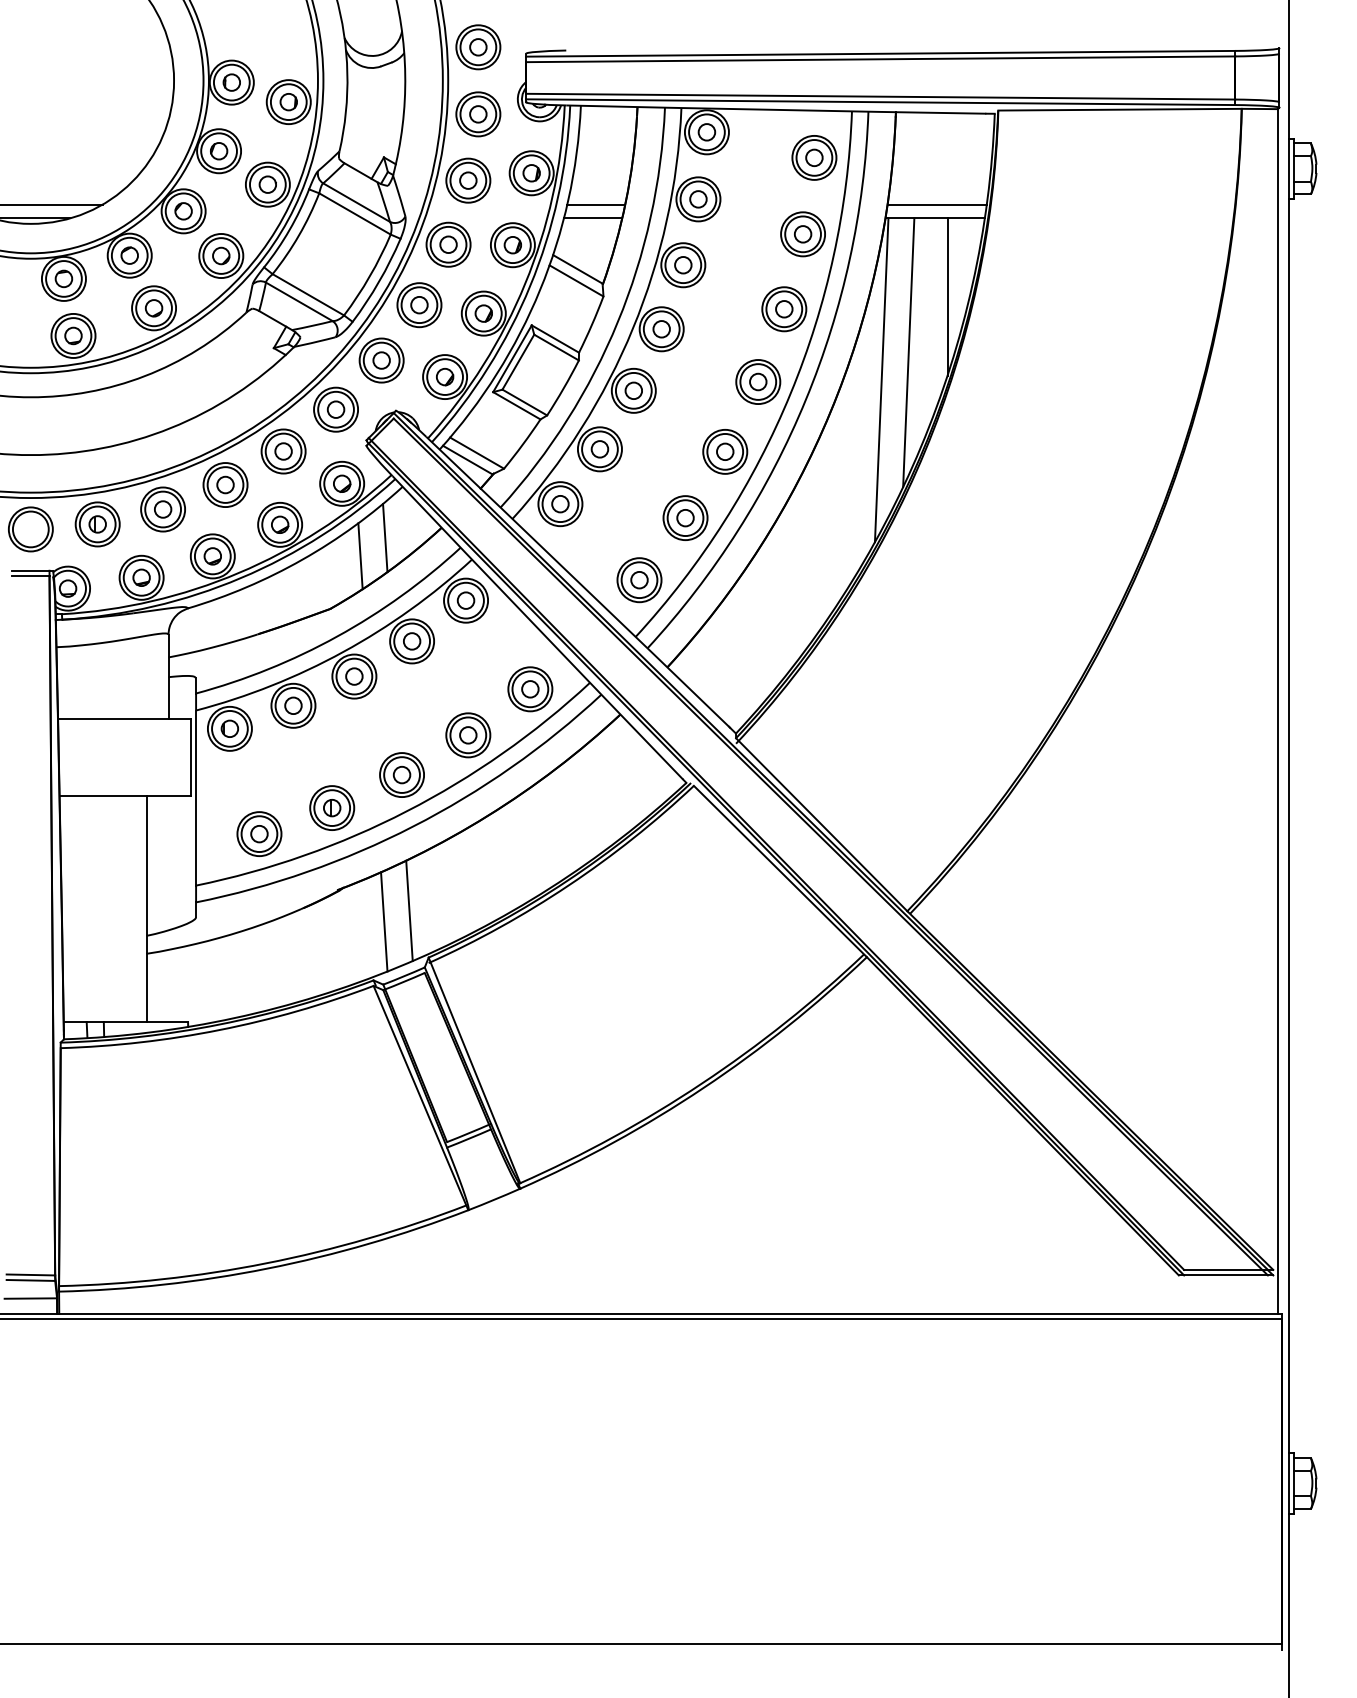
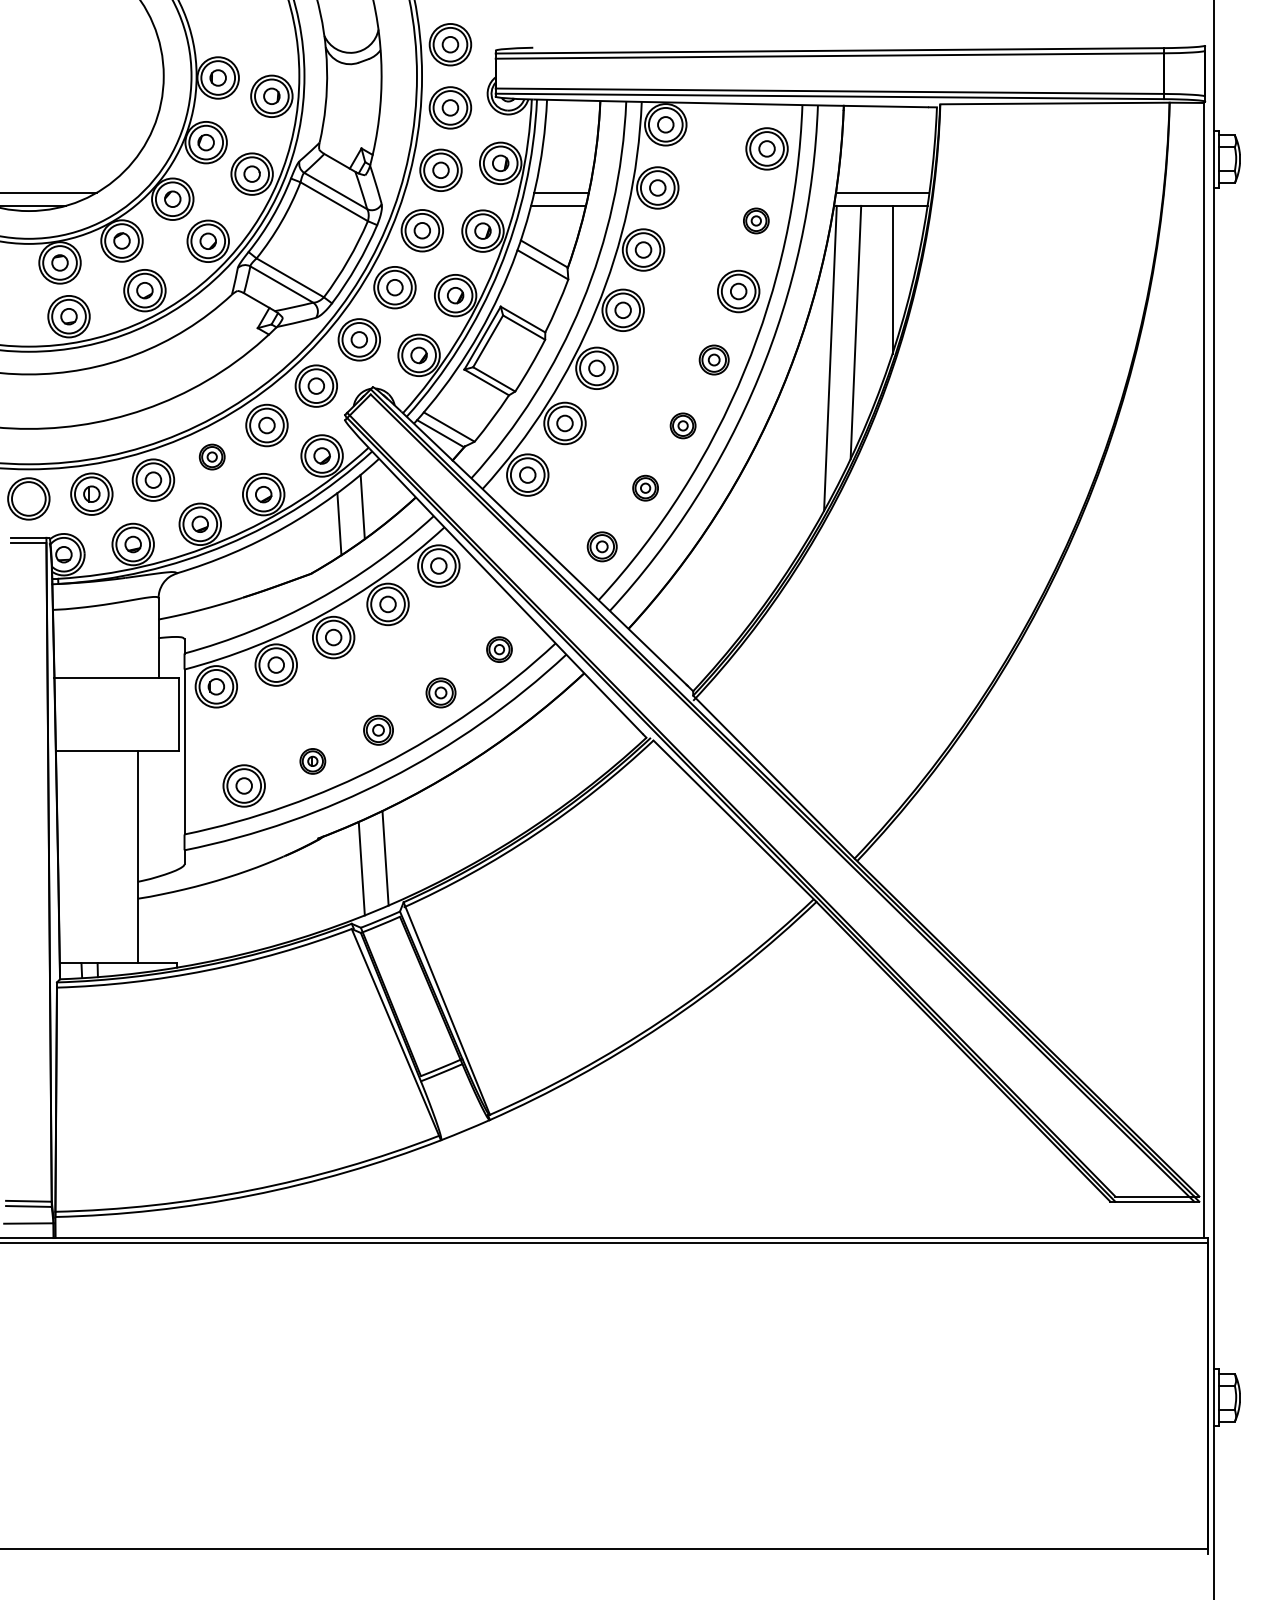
part: (802, 234) -> (755, 221), size x0.6
part: (758, 381) -> (714, 359), size x0.7
part: (725, 451) -> (683, 425), size x0.6
part: (225, 484) -> (212, 456), size x0.6
part: (685, 517) -> (645, 487), size x0.6
part: (639, 580) -> (602, 547), size x0.7
part: (530, 689) -> (499, 649), size x0.6
part: (468, 735) -> (441, 693), size x0.7
part: (401, 774) -> (378, 729), size x0.7
part: (332, 807) -> (313, 760), size x0.6

